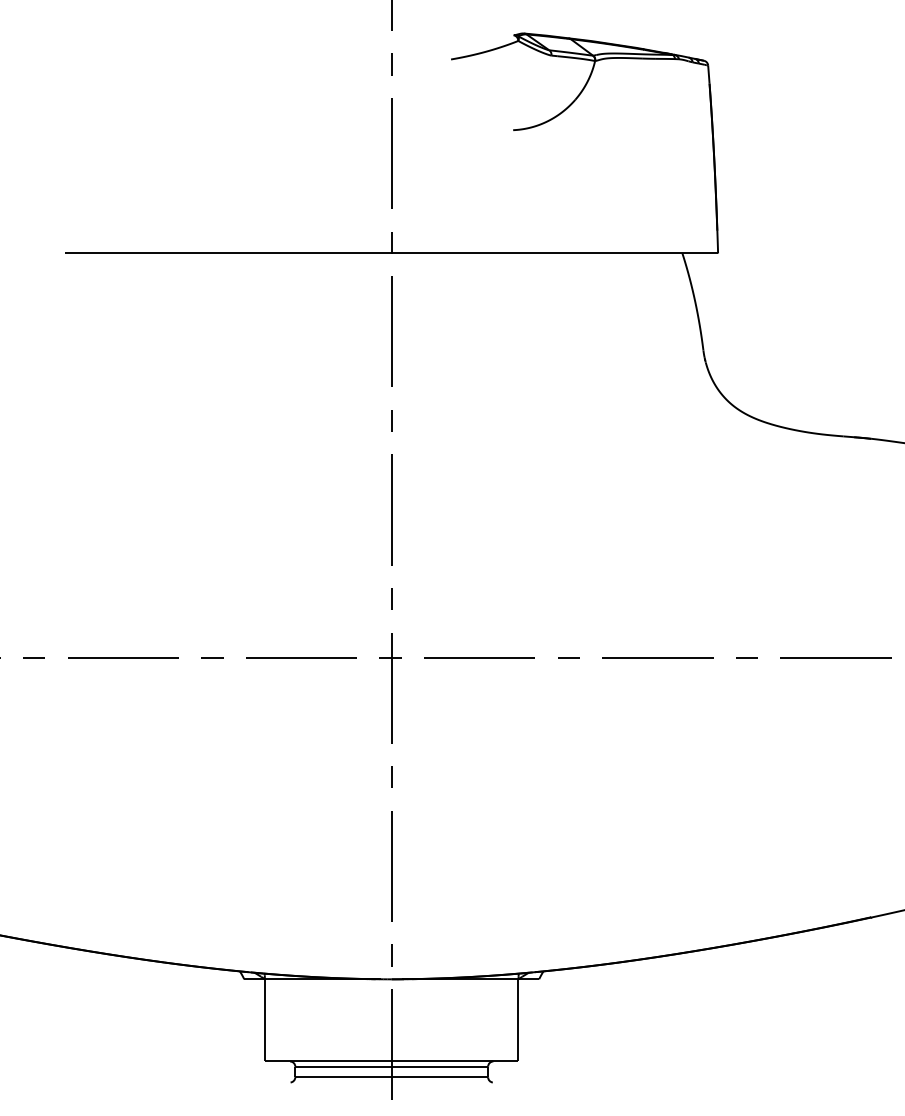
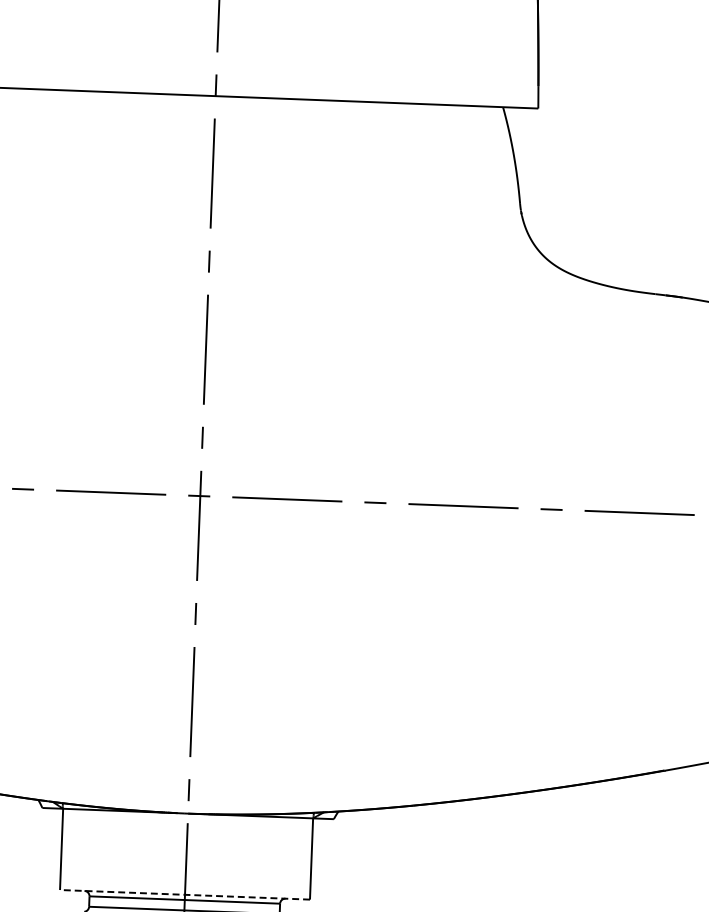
line: (391, 1061) -> (184, 894), solid -> dashed

